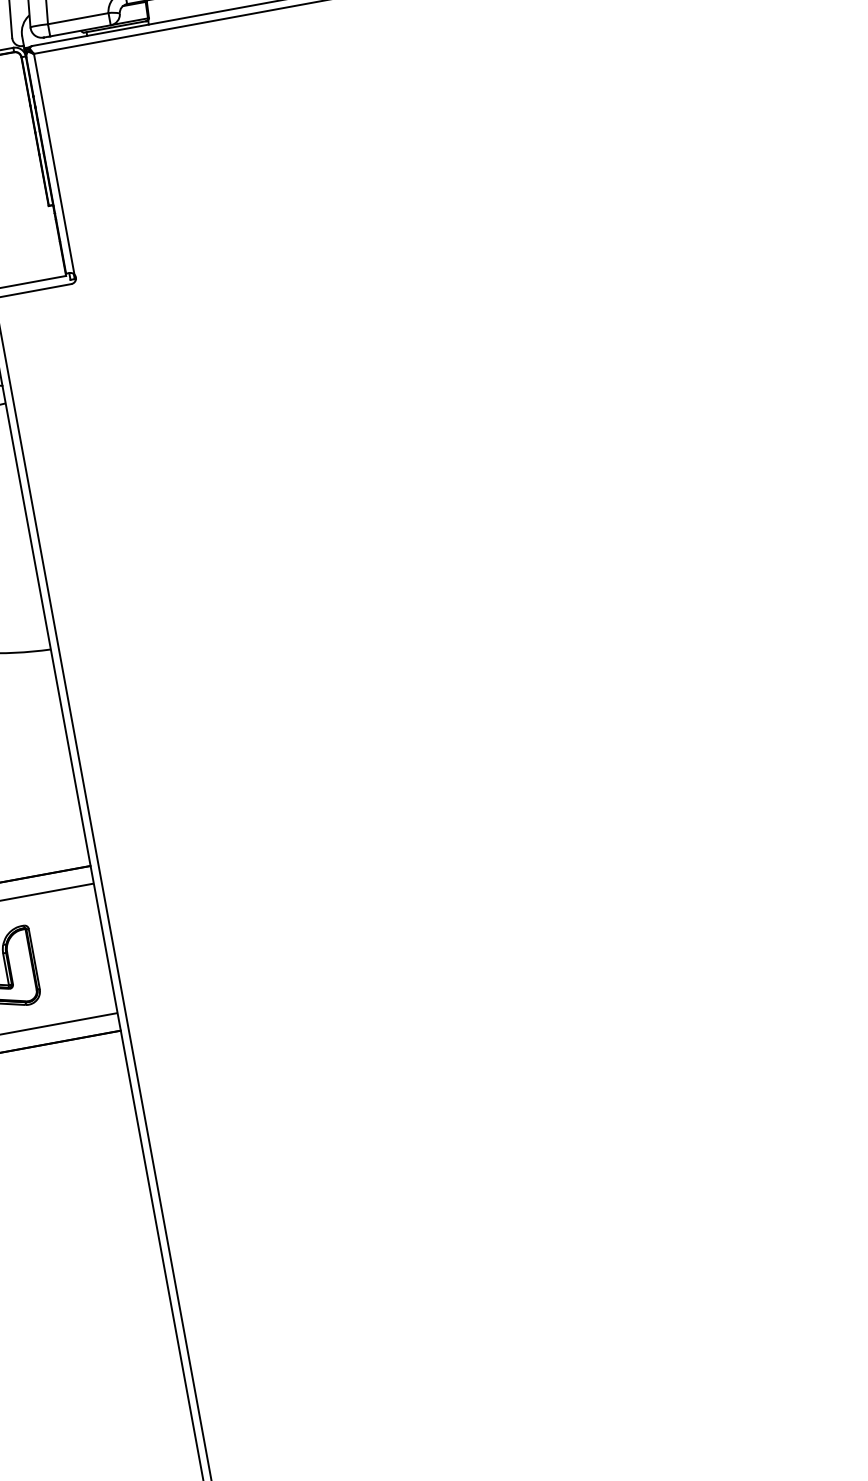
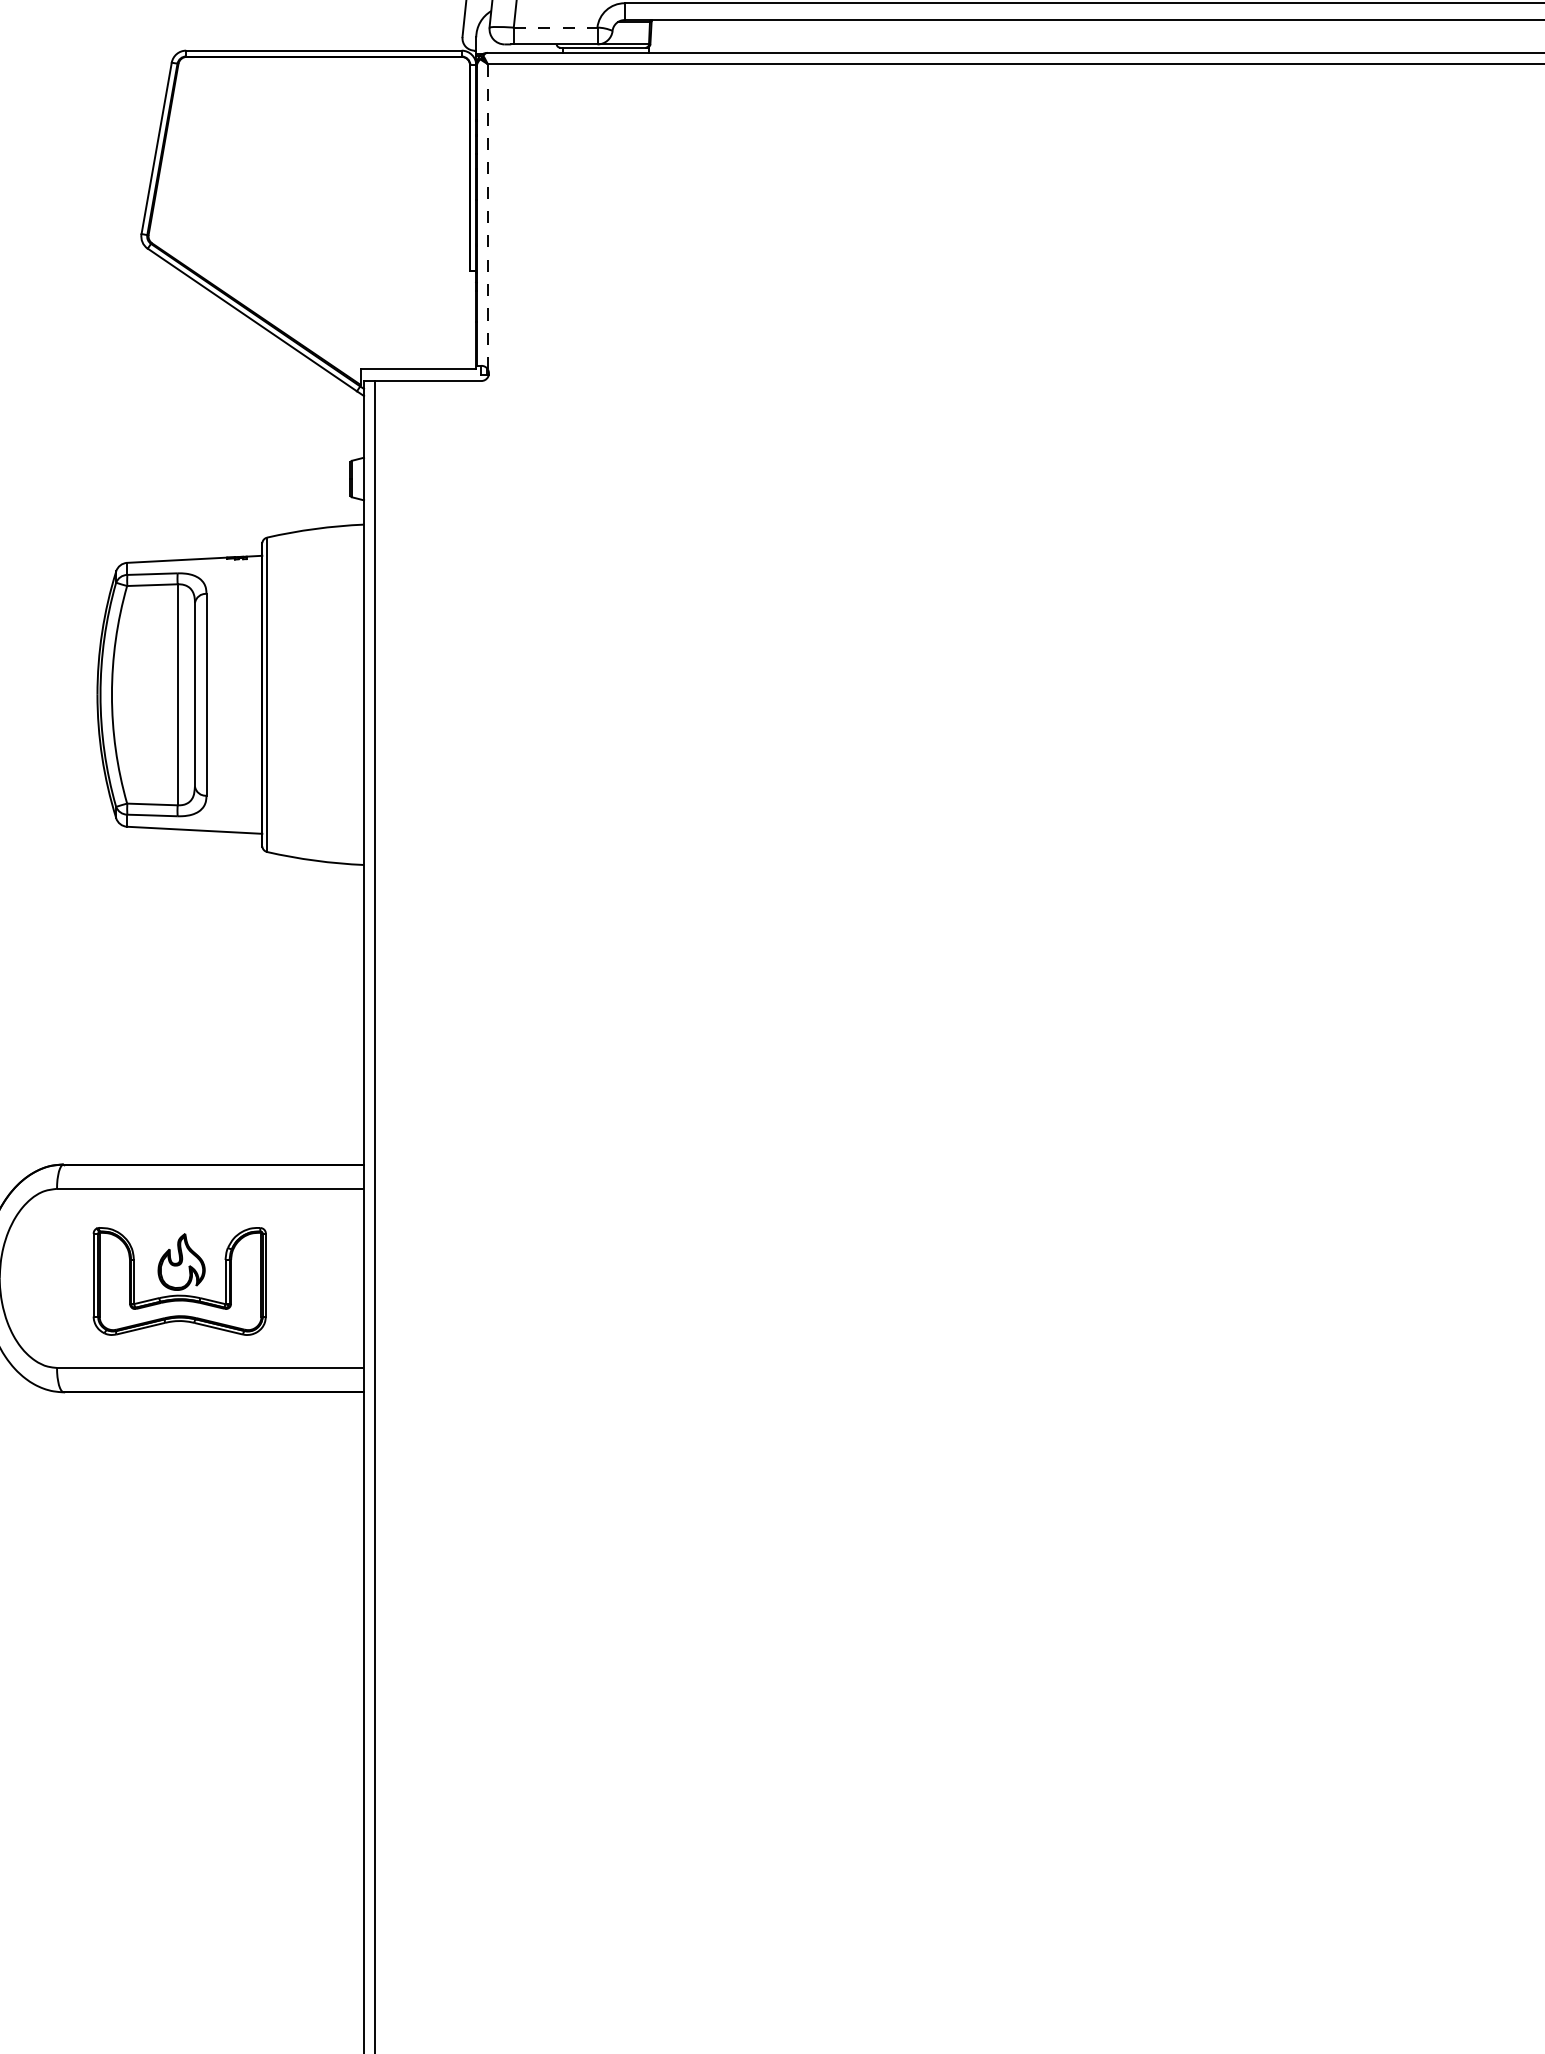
line: (78, 18) -> (555, 27), solid -> dashed
line: (54, 164) -> (487, 216), solid -> dashed

